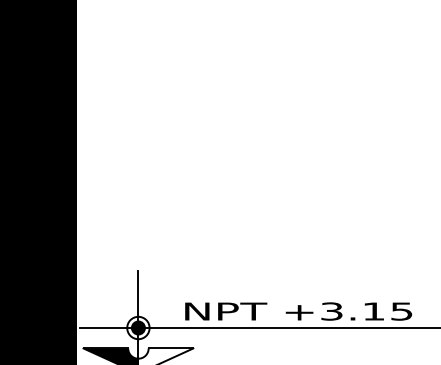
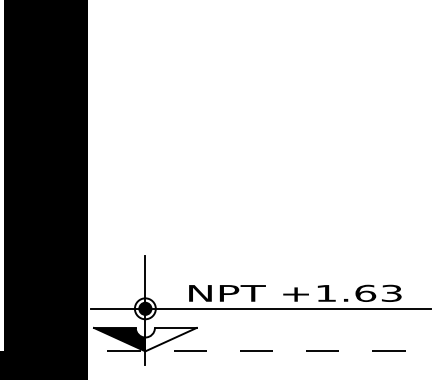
text: (366, 310) -> (358, 292), +3.15 -> +1.63

